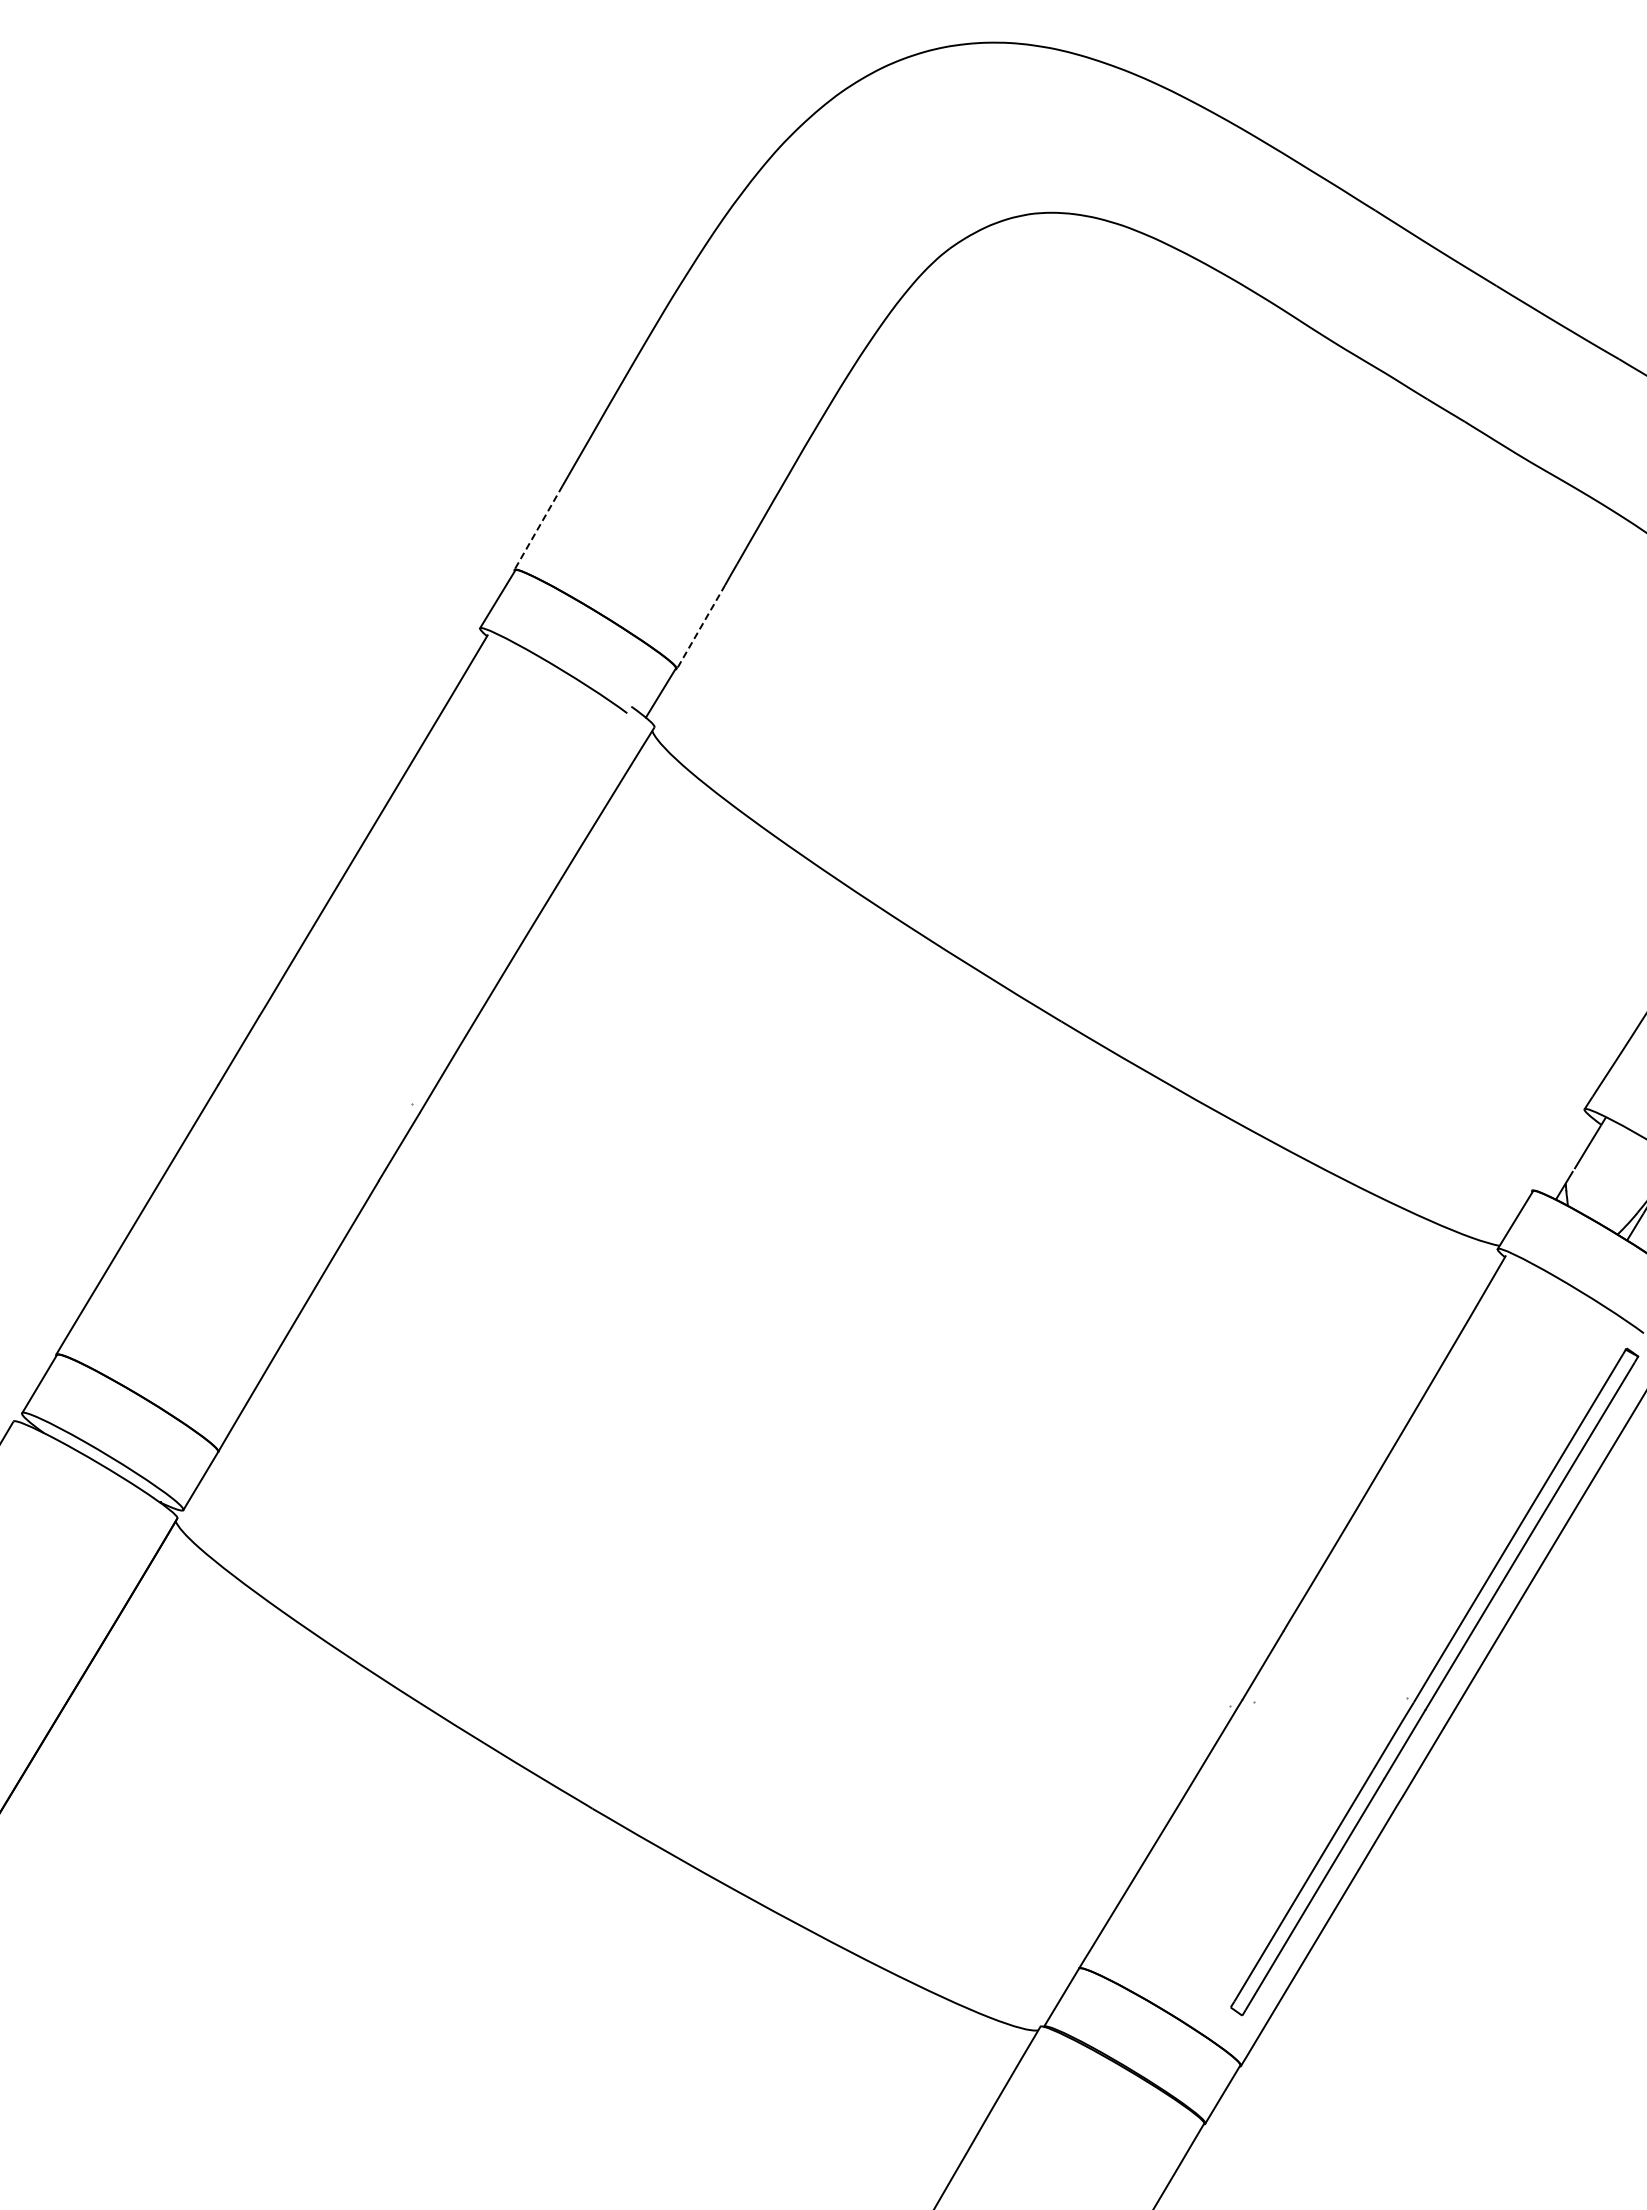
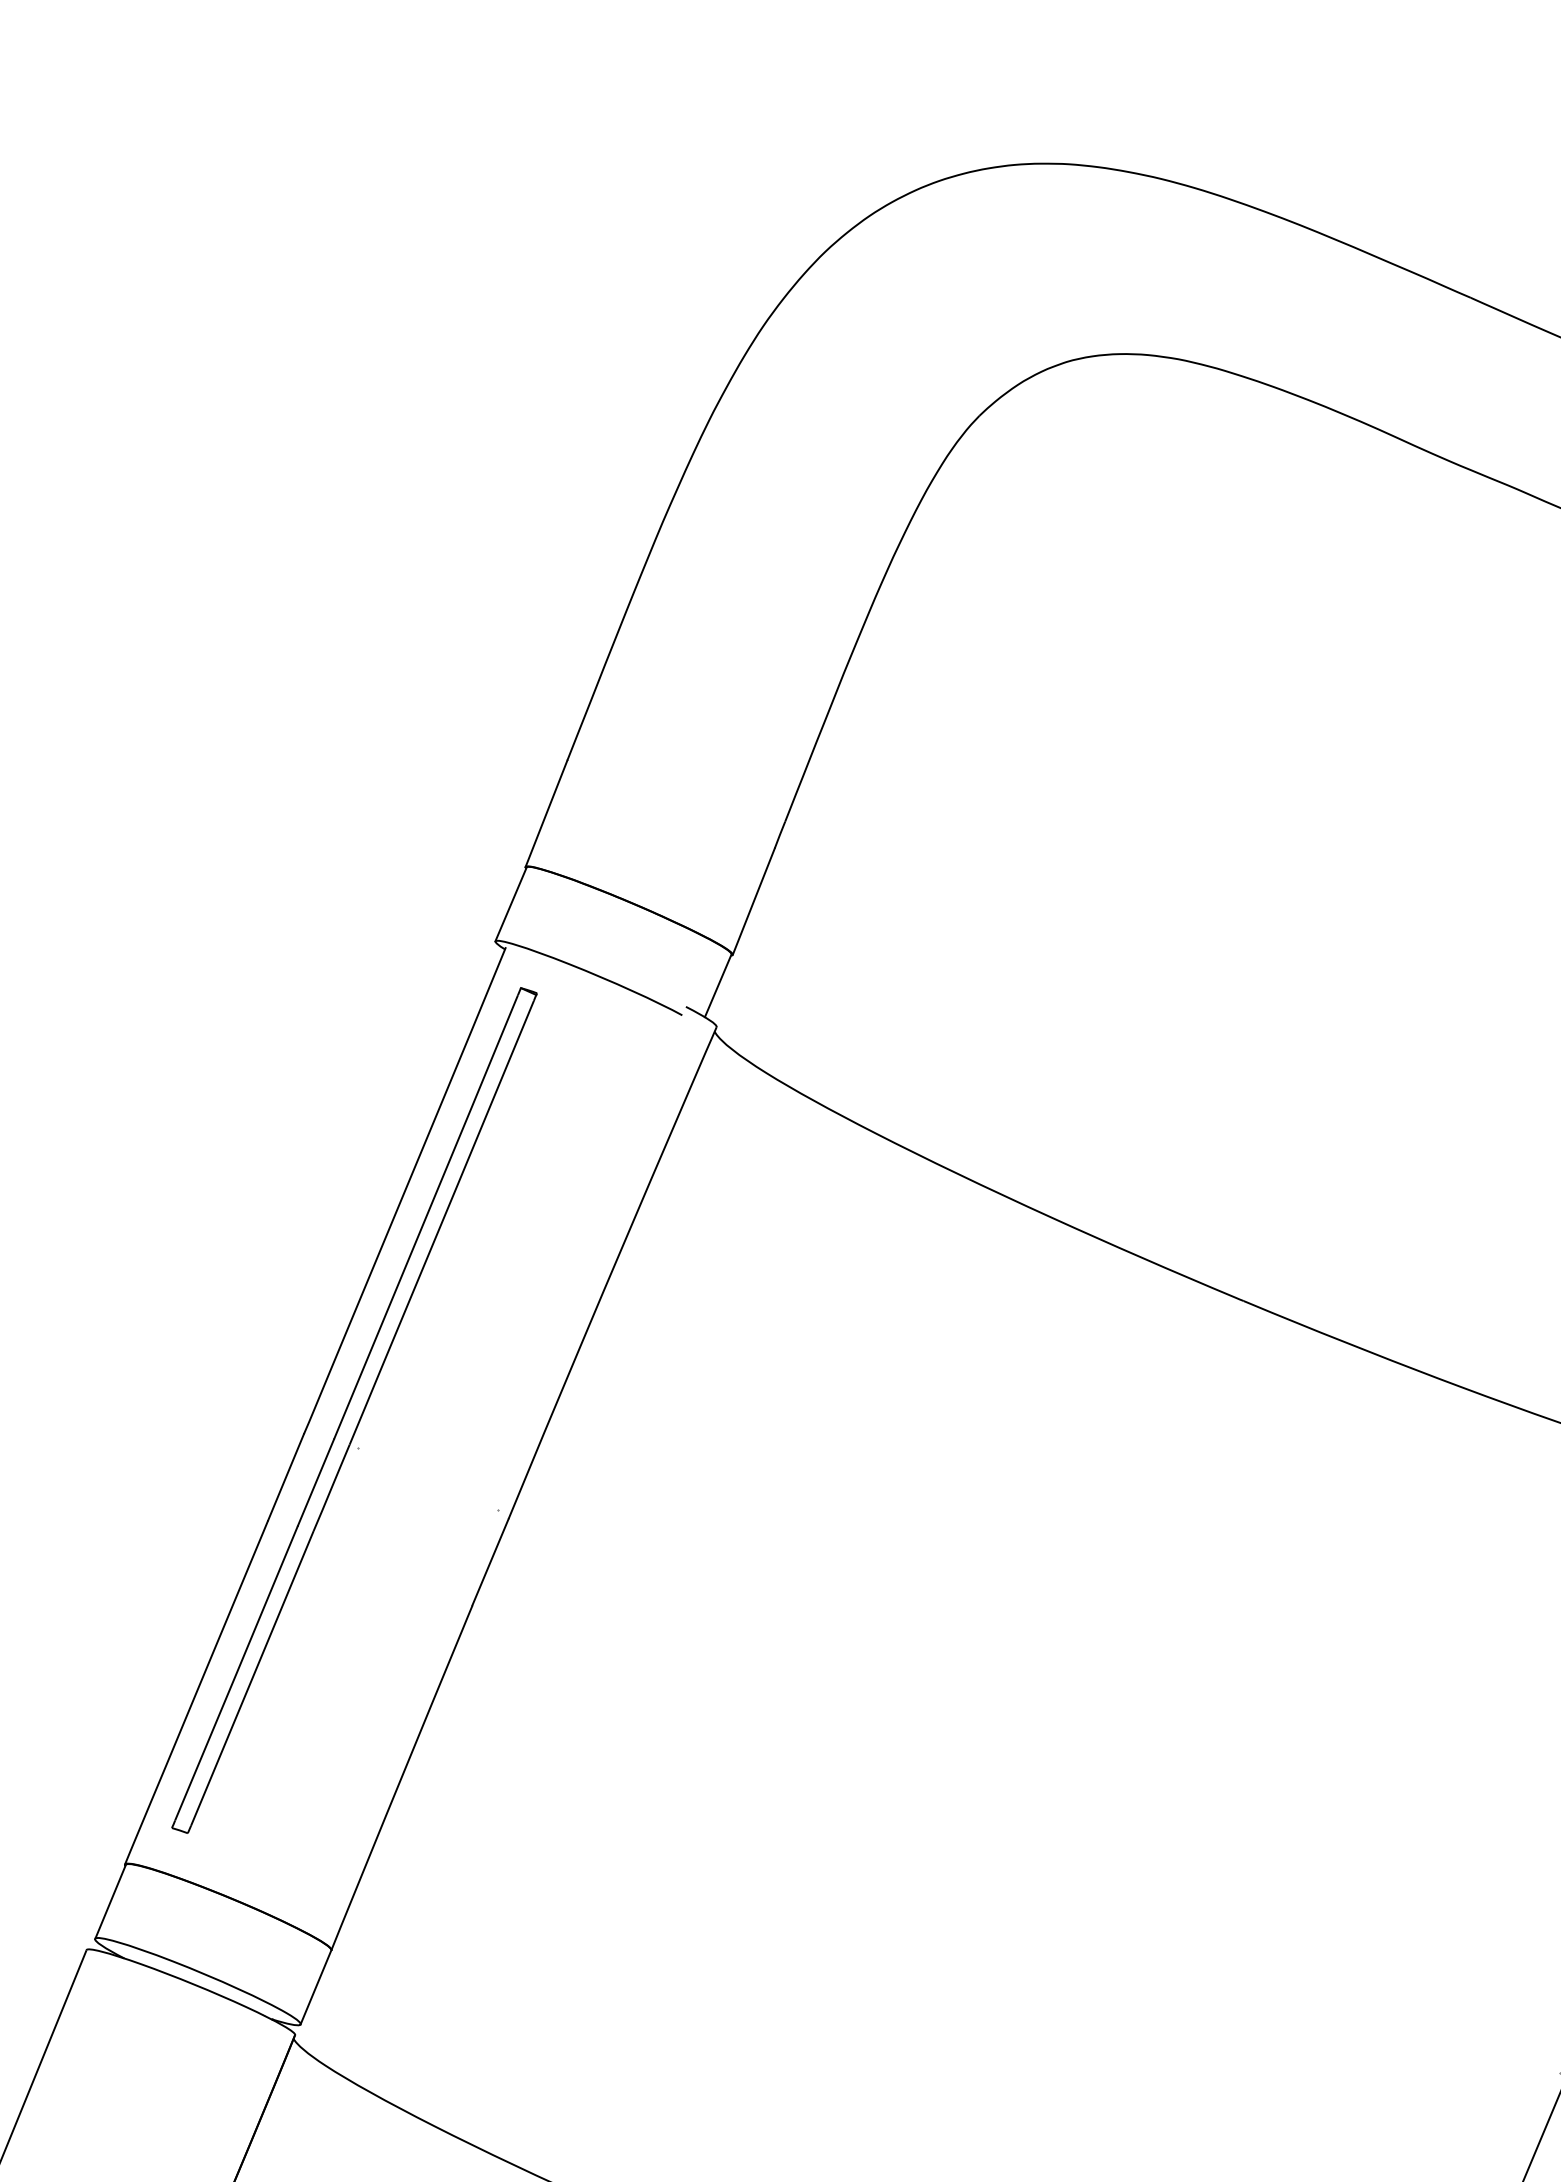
line: (538, 528) -> (546, 814), dashed -> solid
line: (700, 627) -> (753, 902), dashed -> solid
part: (304, 1002) -> (354, 1409), added

